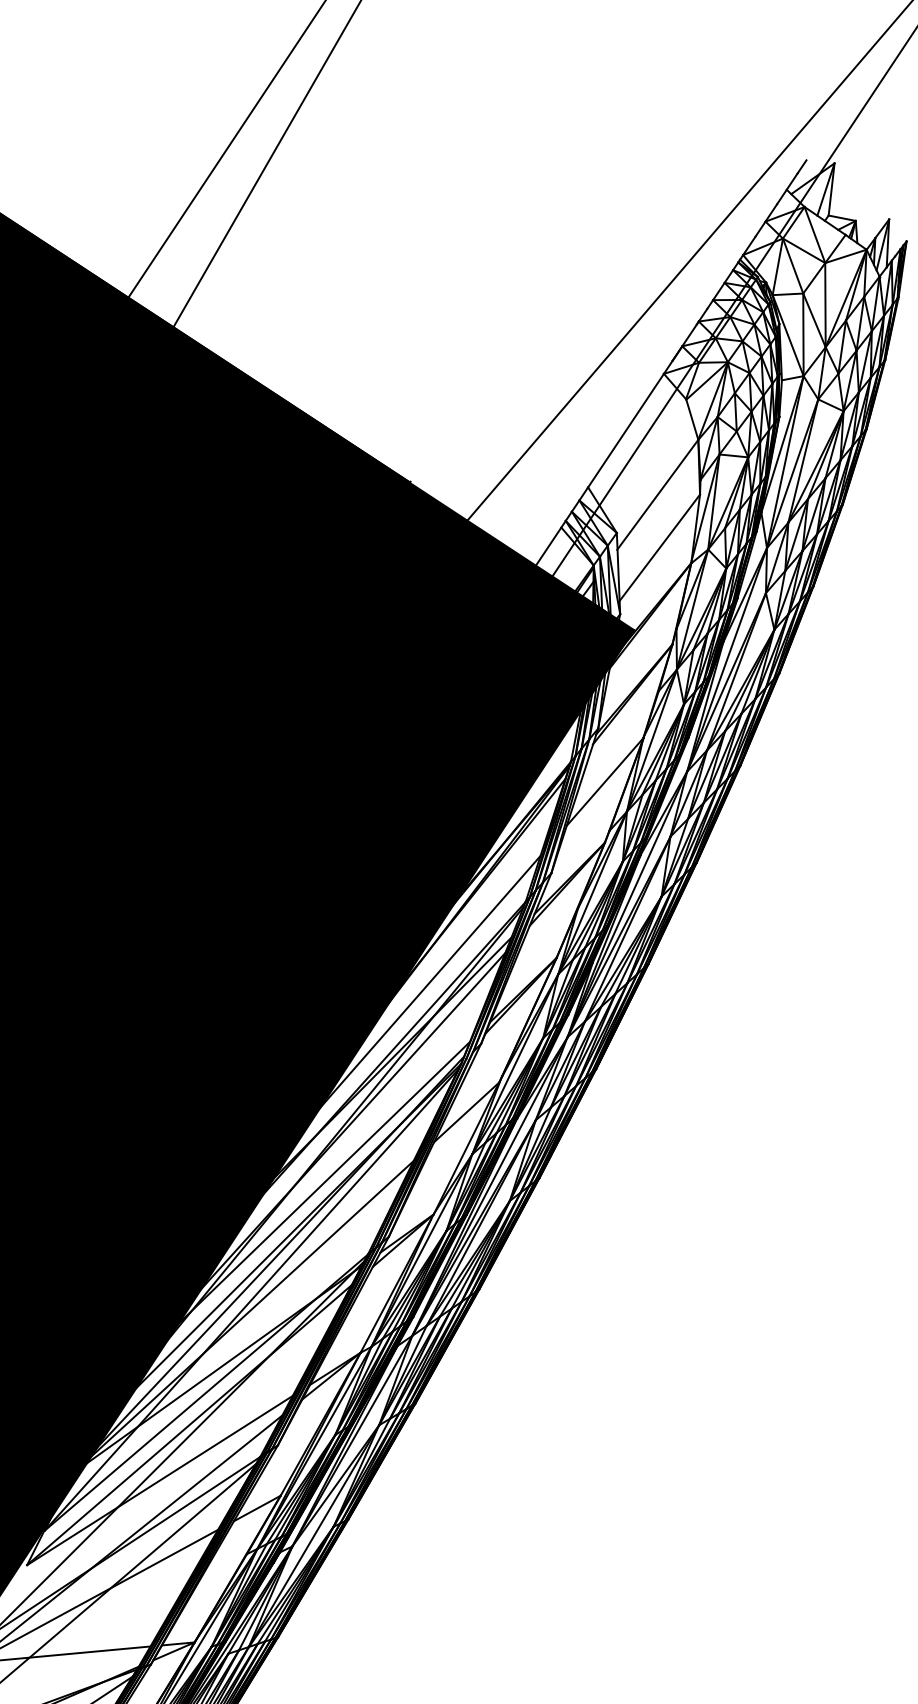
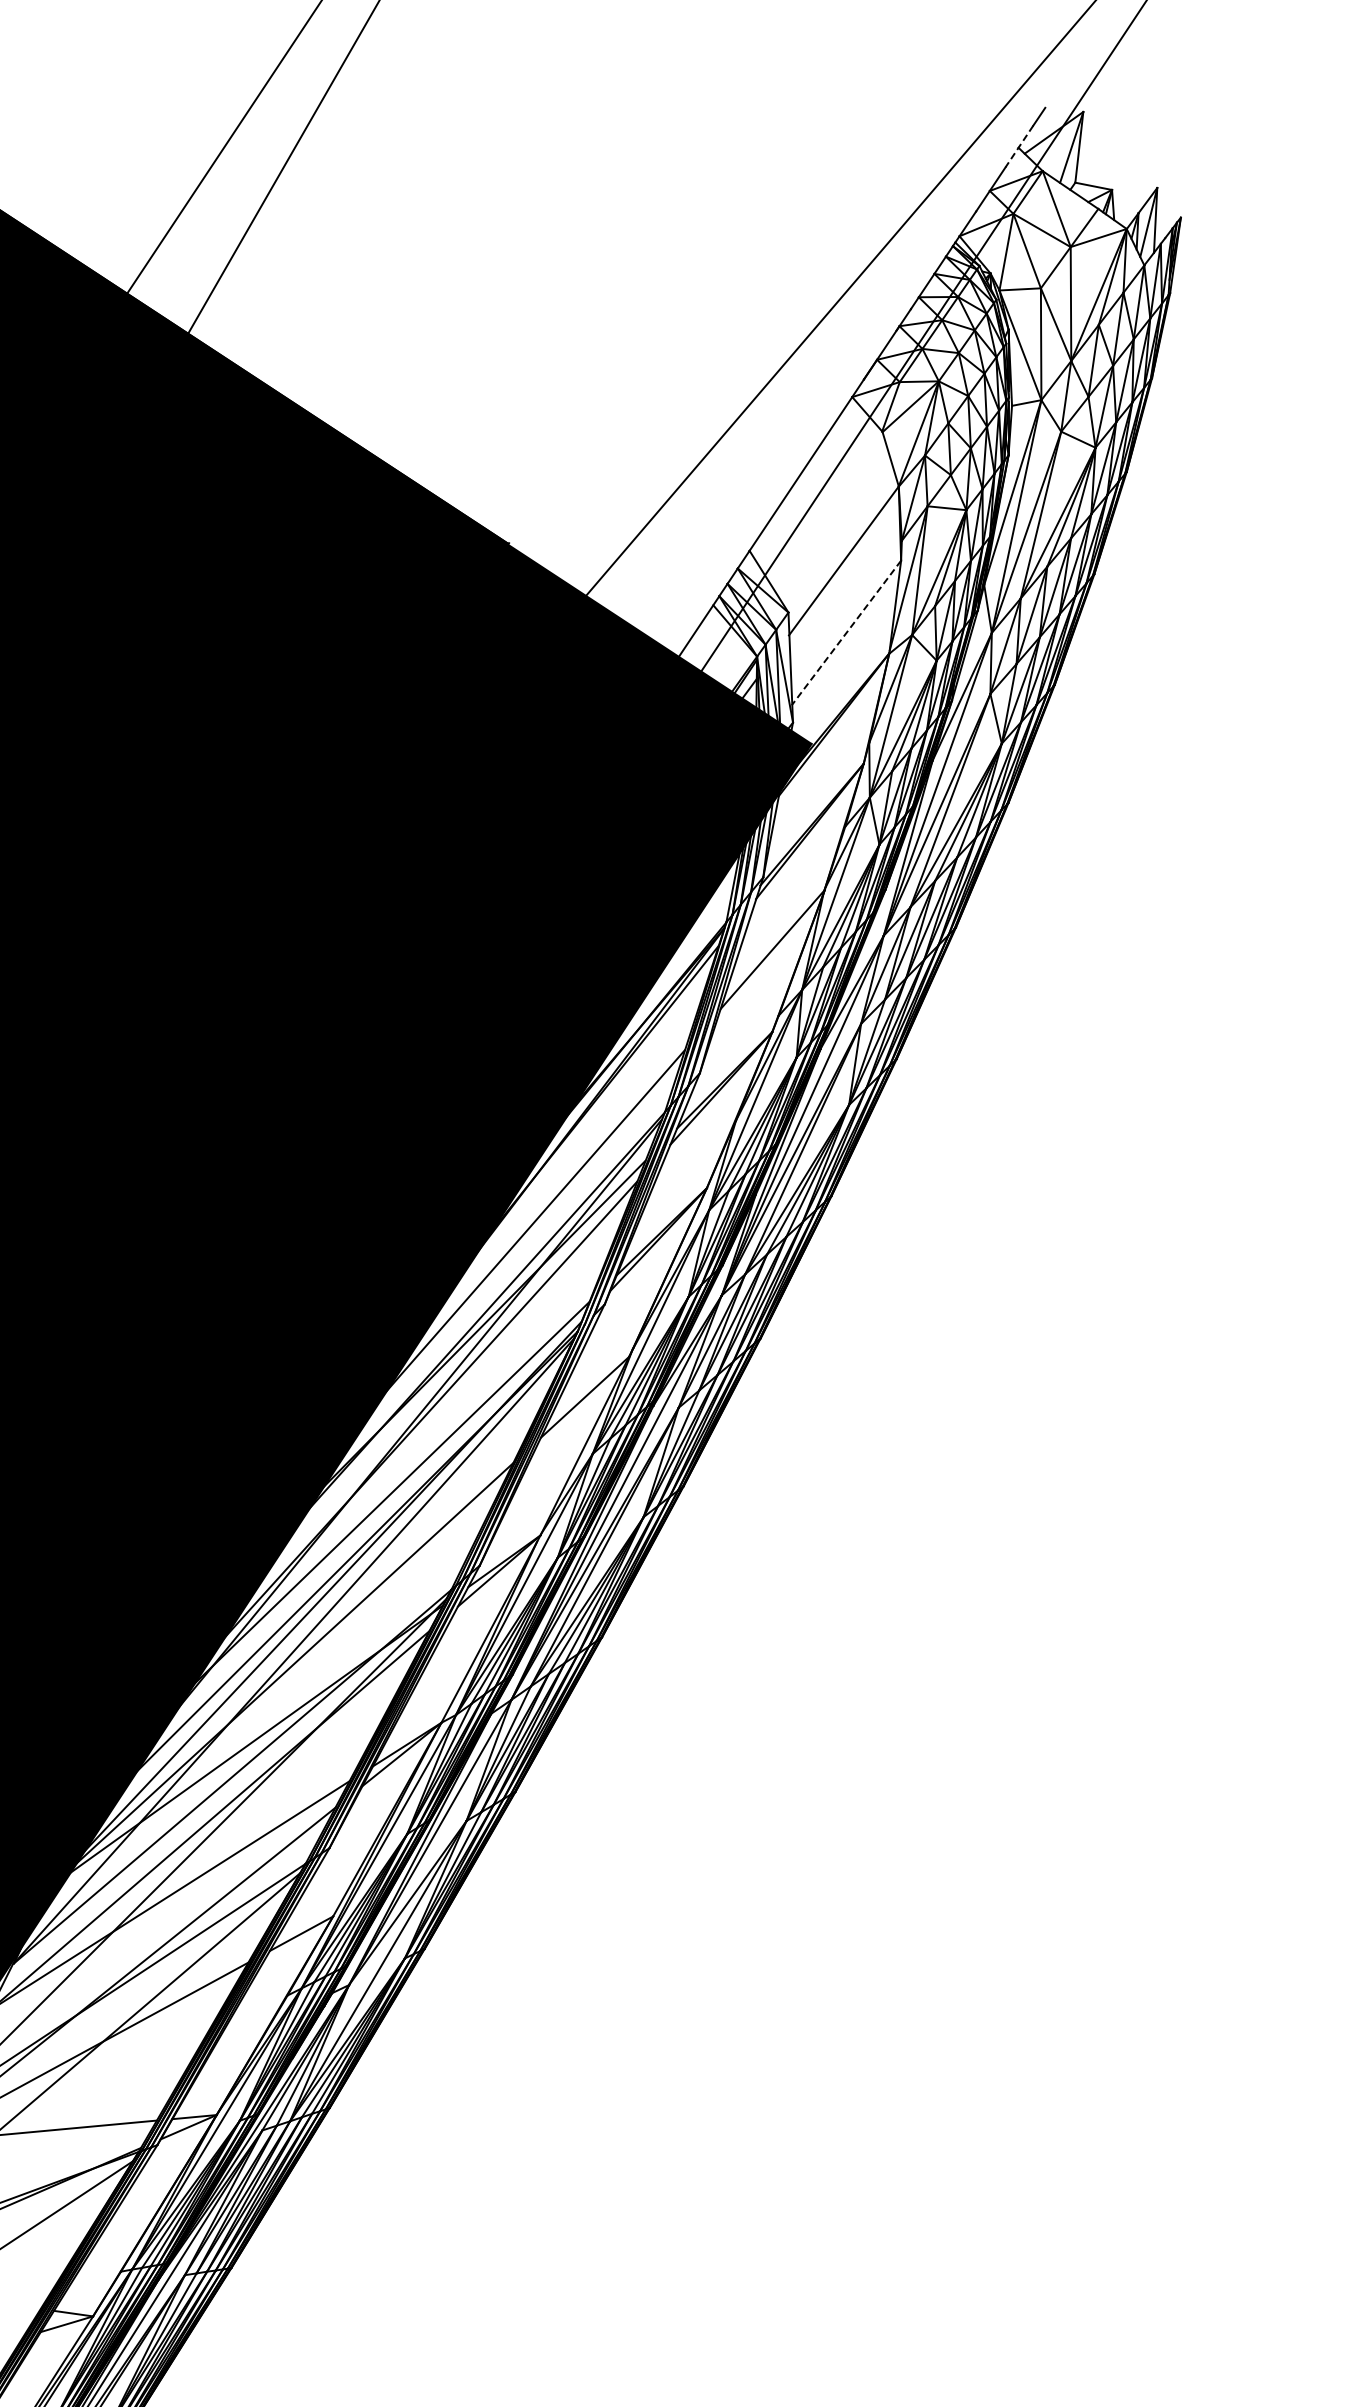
line: (787, 188) -> (1019, 146), solid -> dashed
line: (659, 548) -> (846, 633), solid -> dashed

